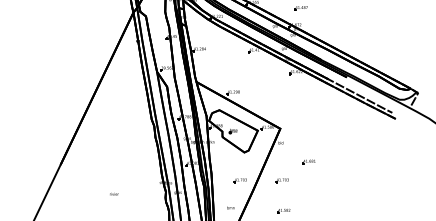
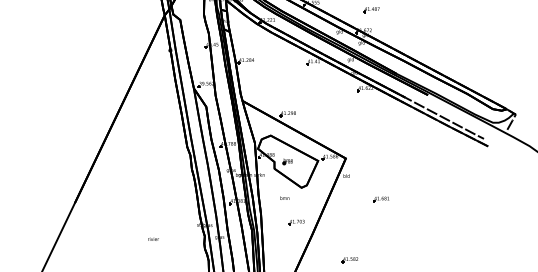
part: (281, 180) -> (347, 222), removed
text: (114, 194) -> (153, 239), moved
text: (230, 207) -> (284, 197), moved

